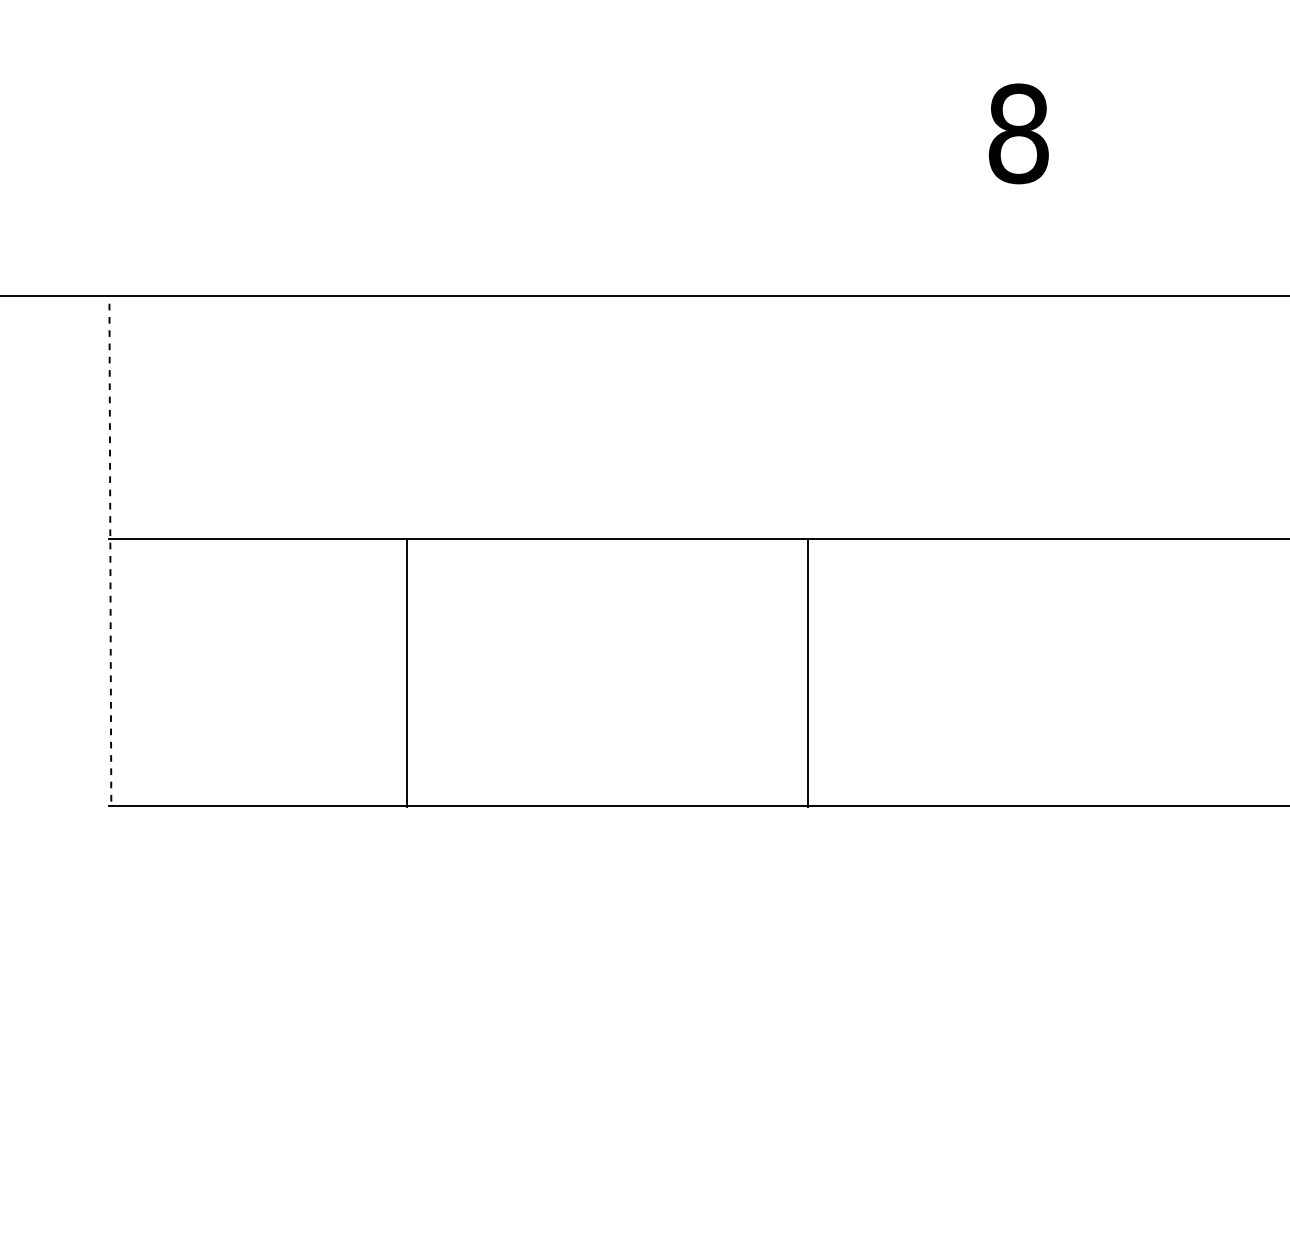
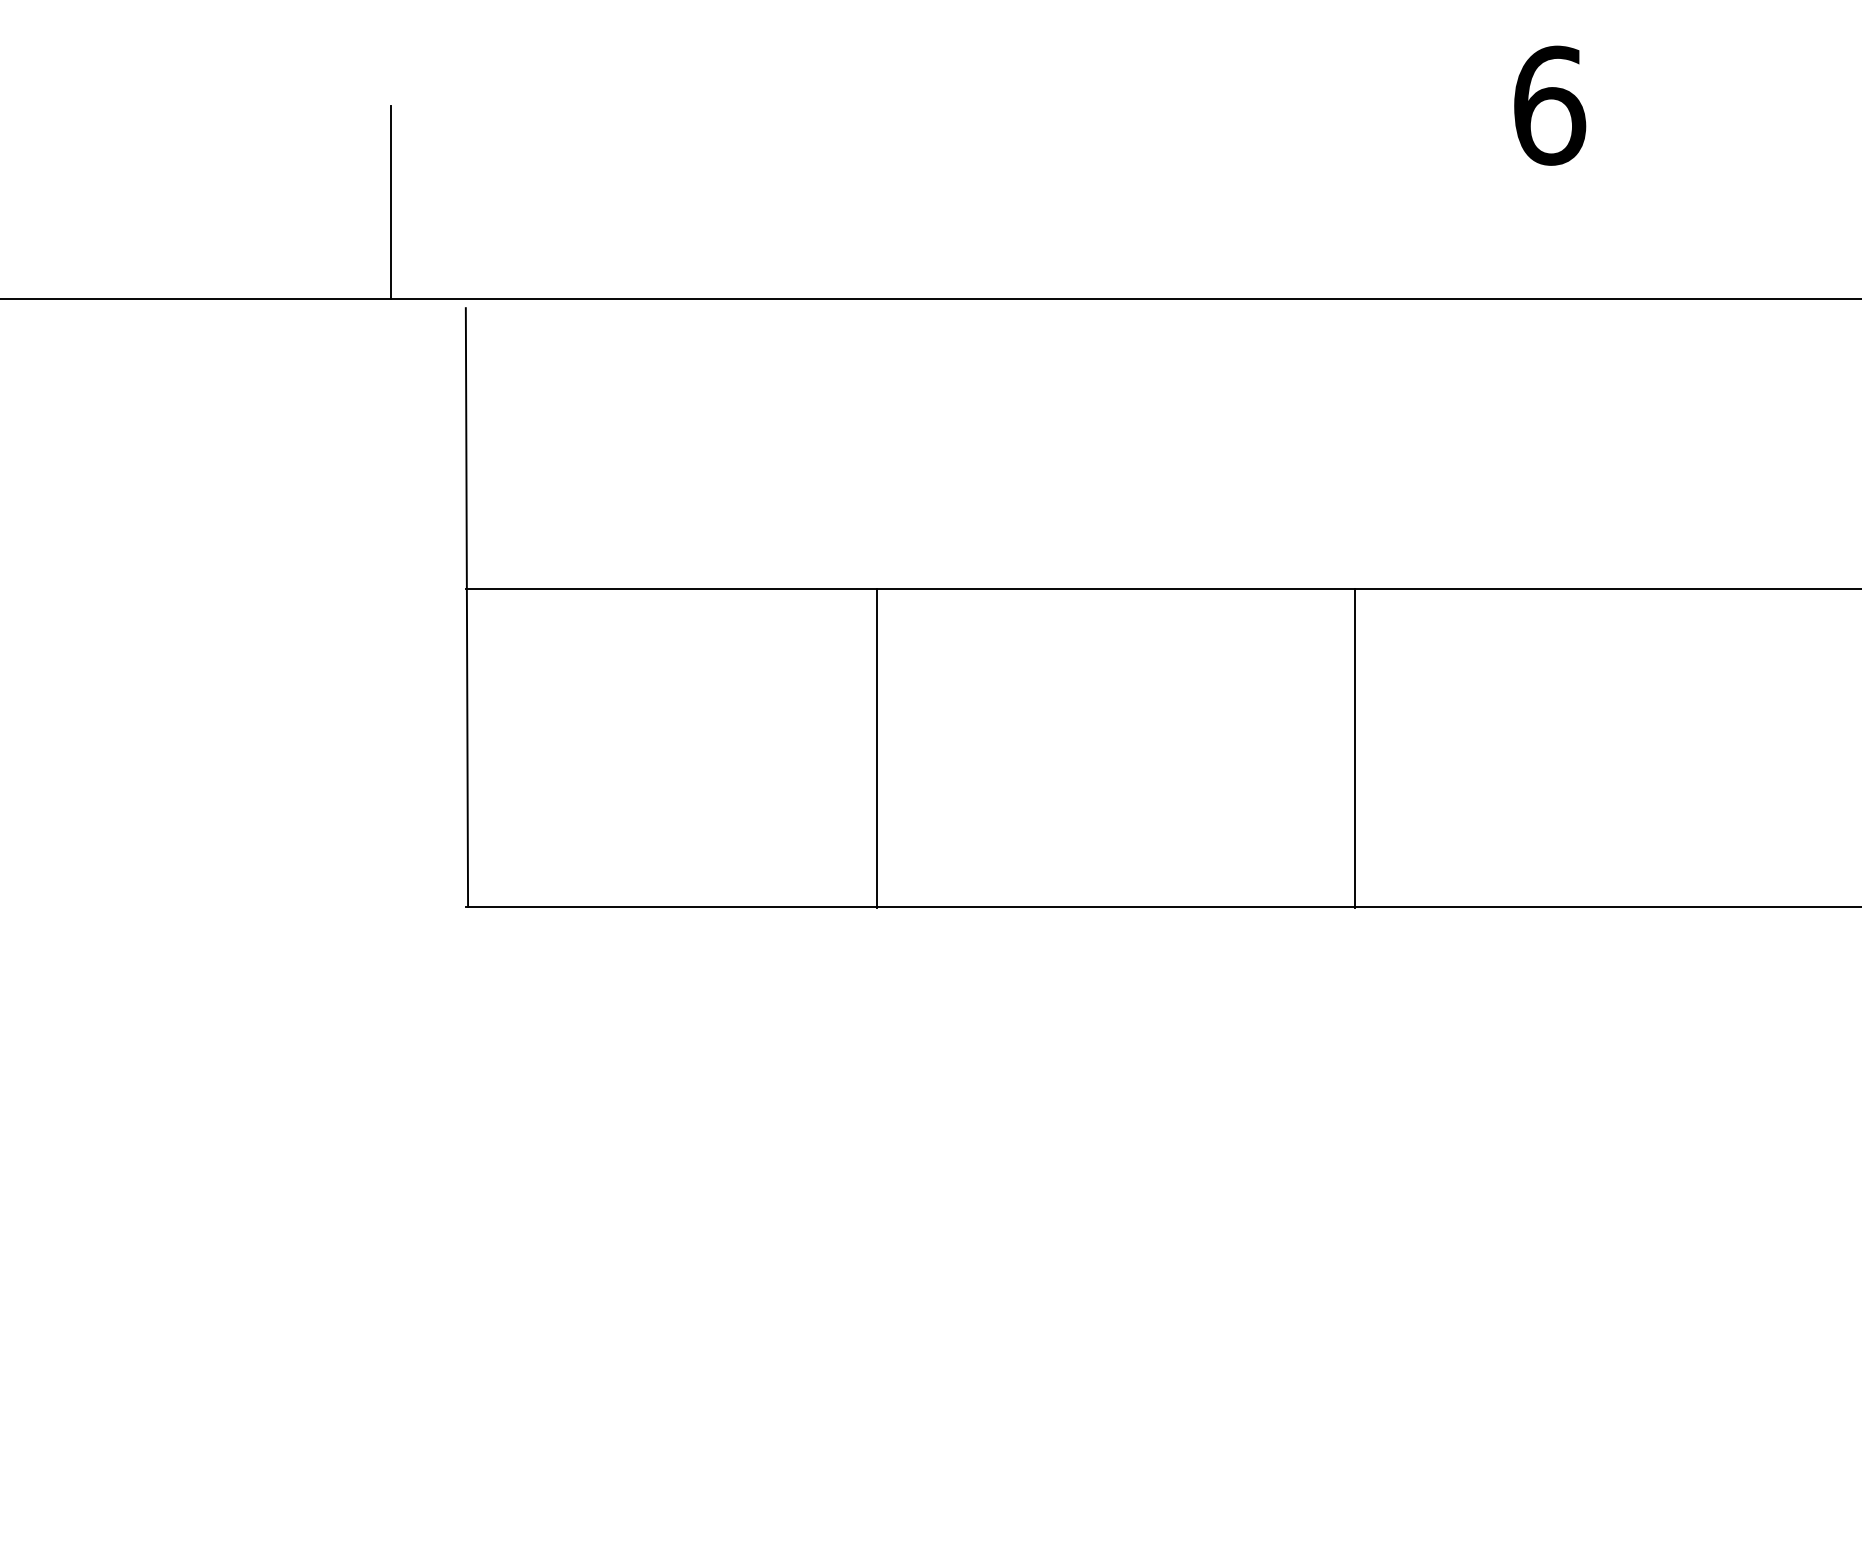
text: (1018, 133) -> (1549, 105), 8 -> 6
line: (47, 214) -> (391, 201), added
line: (110, 555) -> (466, 608), dashed -> solid
line: (407, 672) -> (876, 747), moved
line: (808, 672) -> (1355, 747), moved

